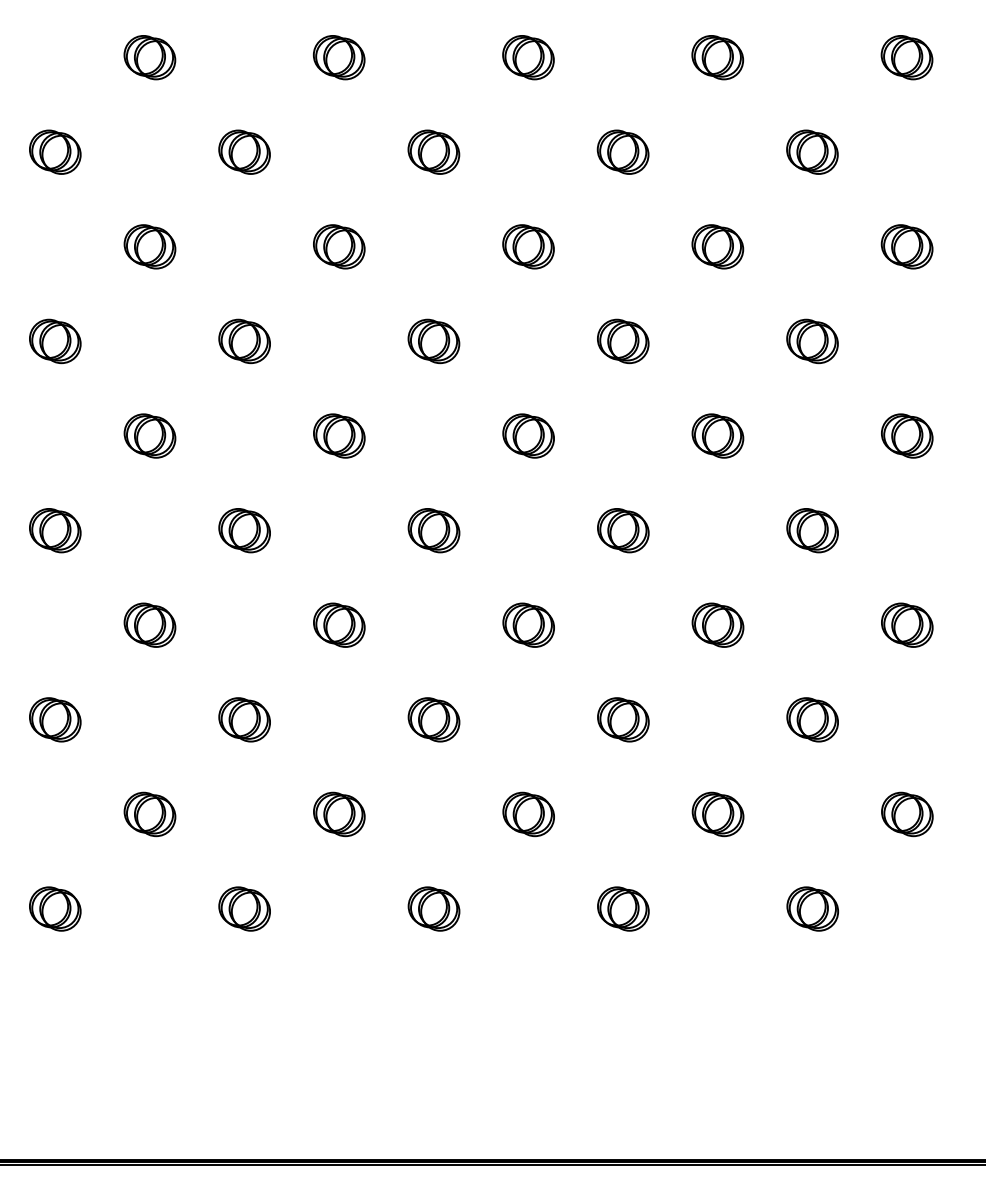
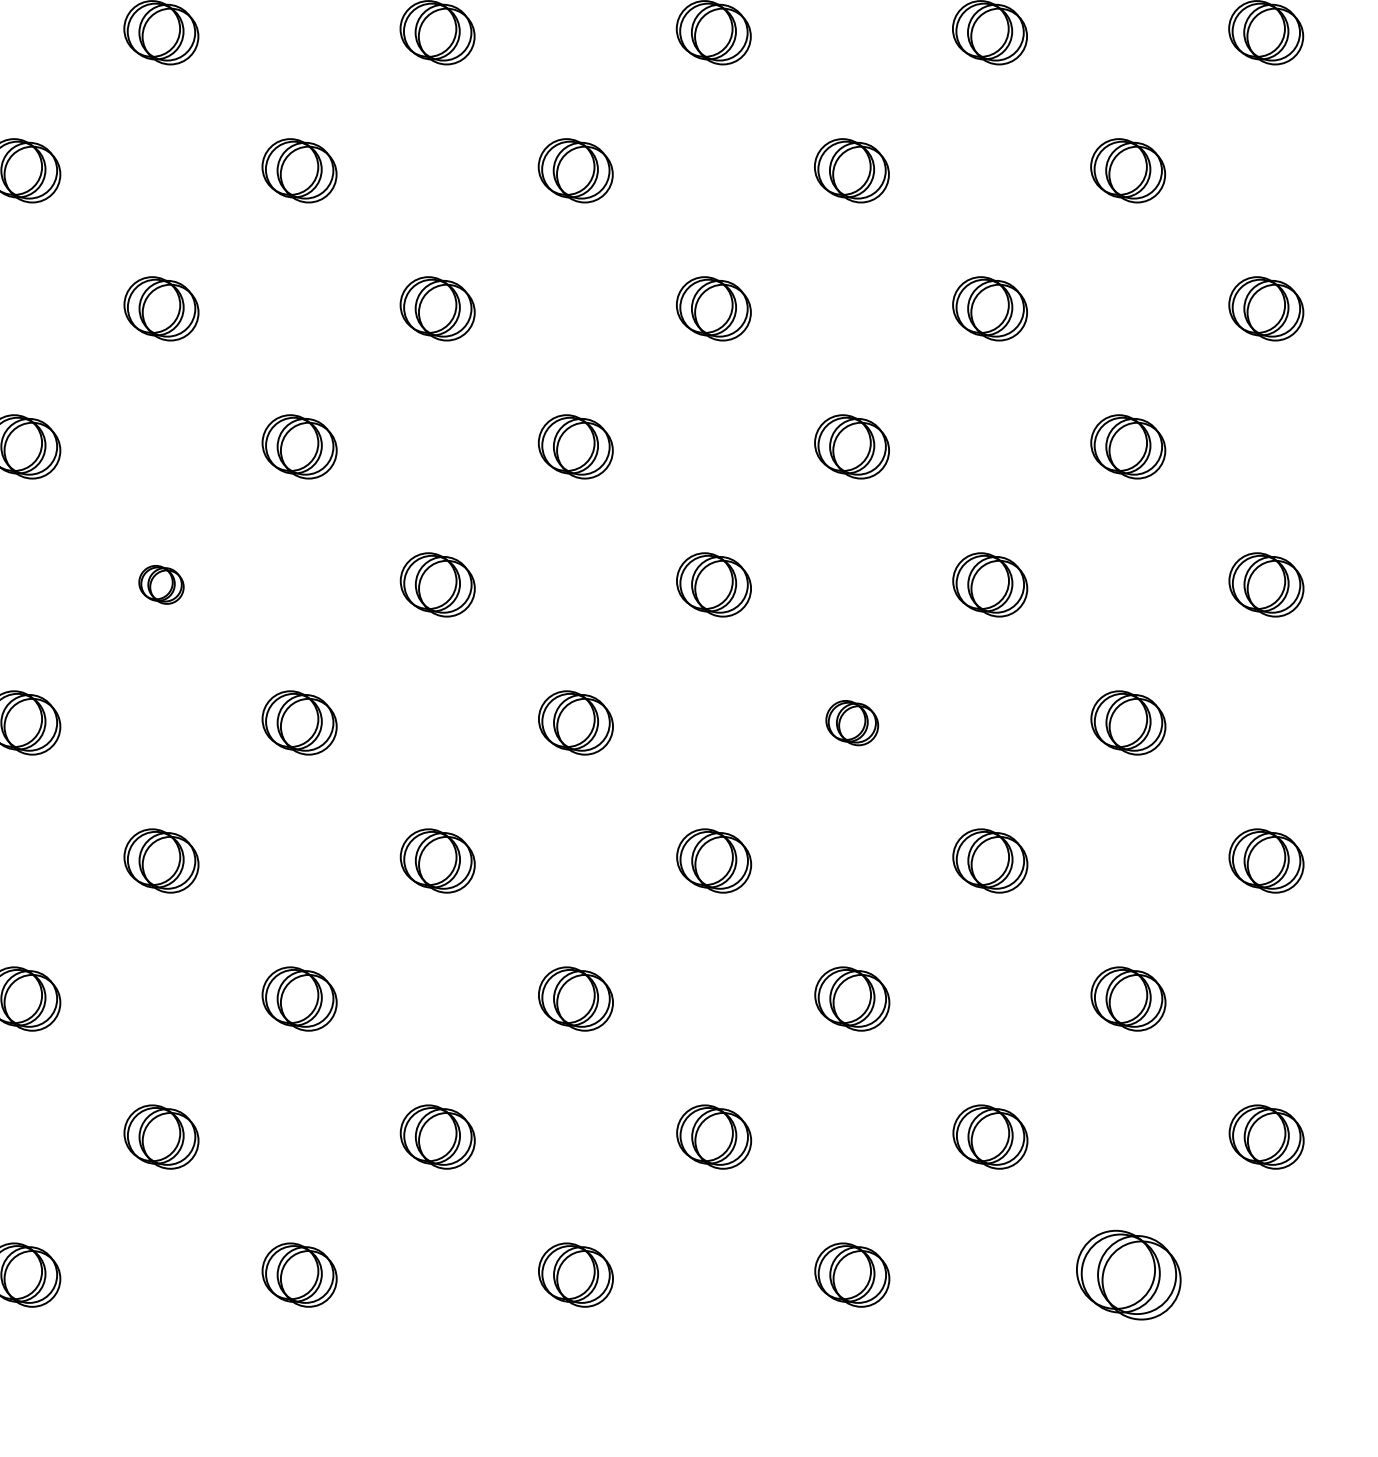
part: (149, 435) -> (160, 584), size x0.6
part: (623, 530) -> (852, 722), size x0.7
part: (812, 908) -> (1128, 1274), size x1.4

